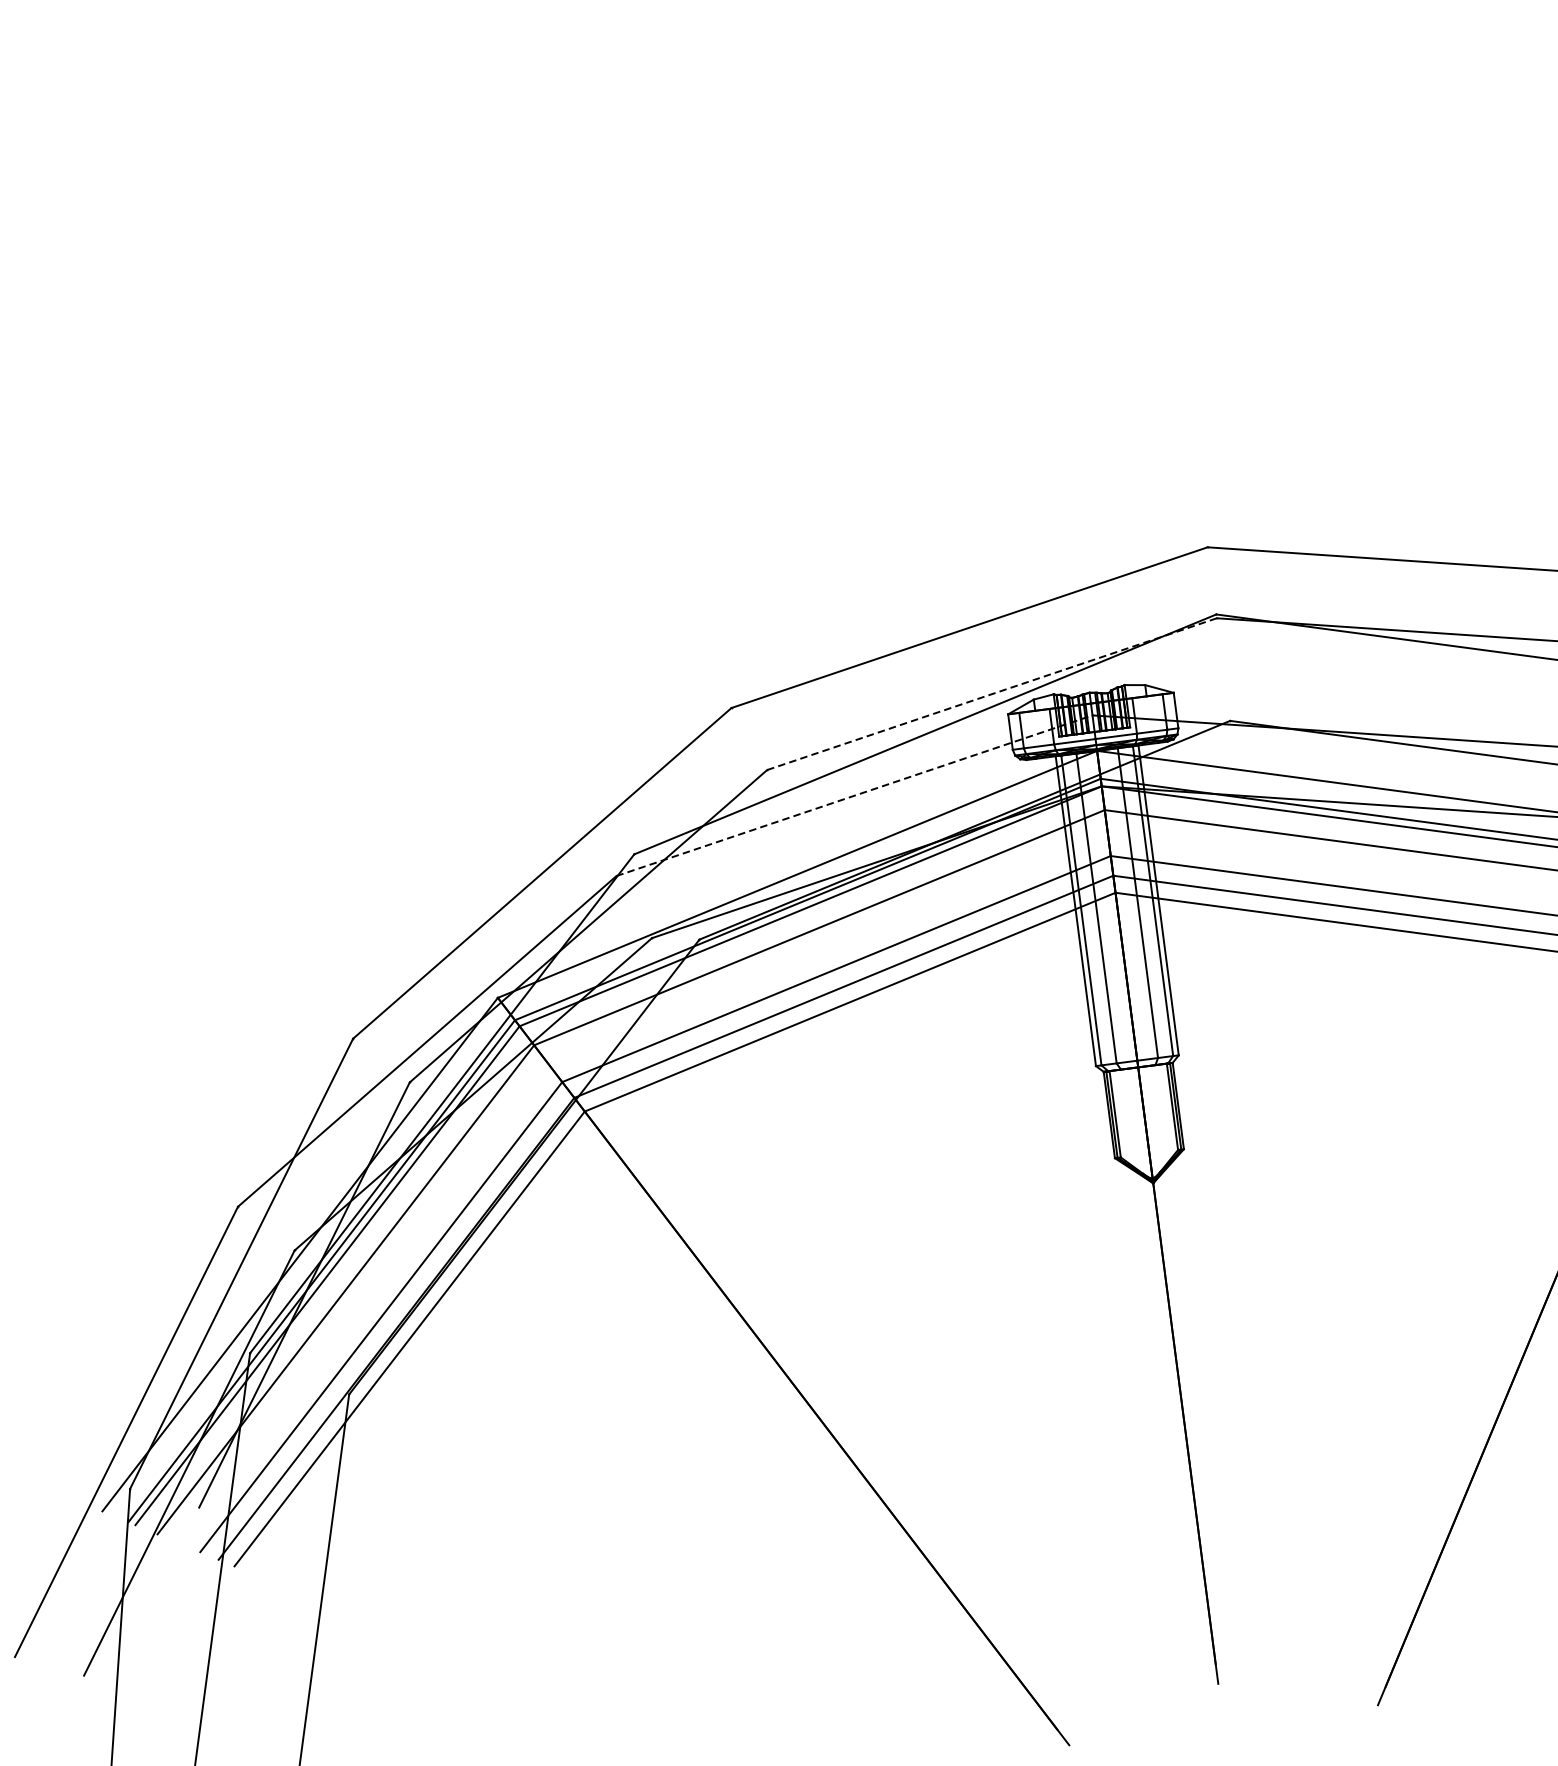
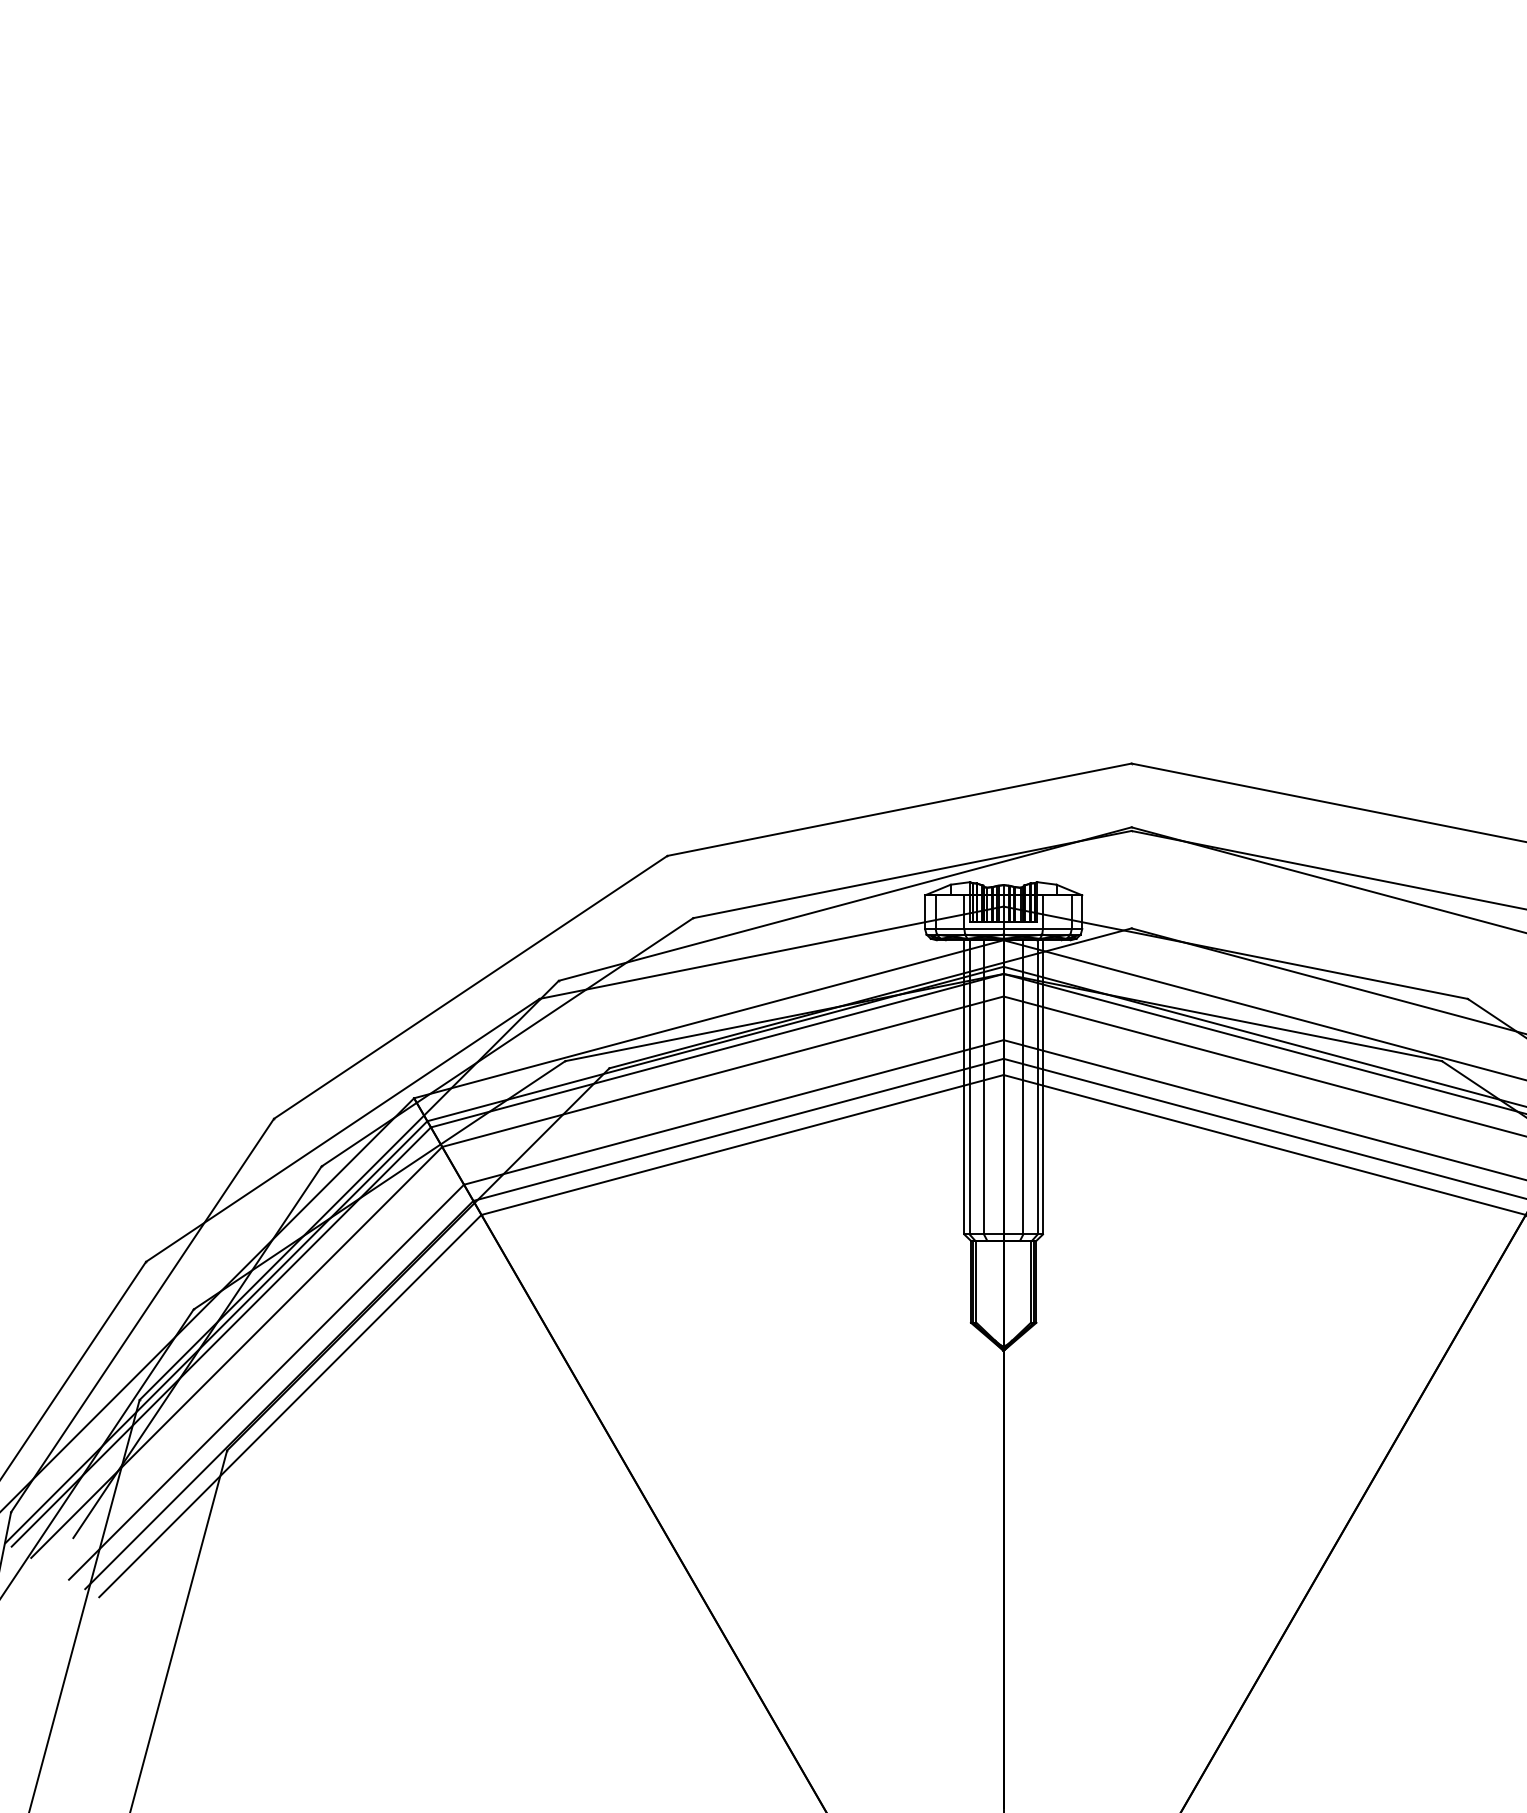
line: (991, 694) -> (911, 874), dashed -> solid
line: (854, 795) -> (771, 952), dashed -> solid

